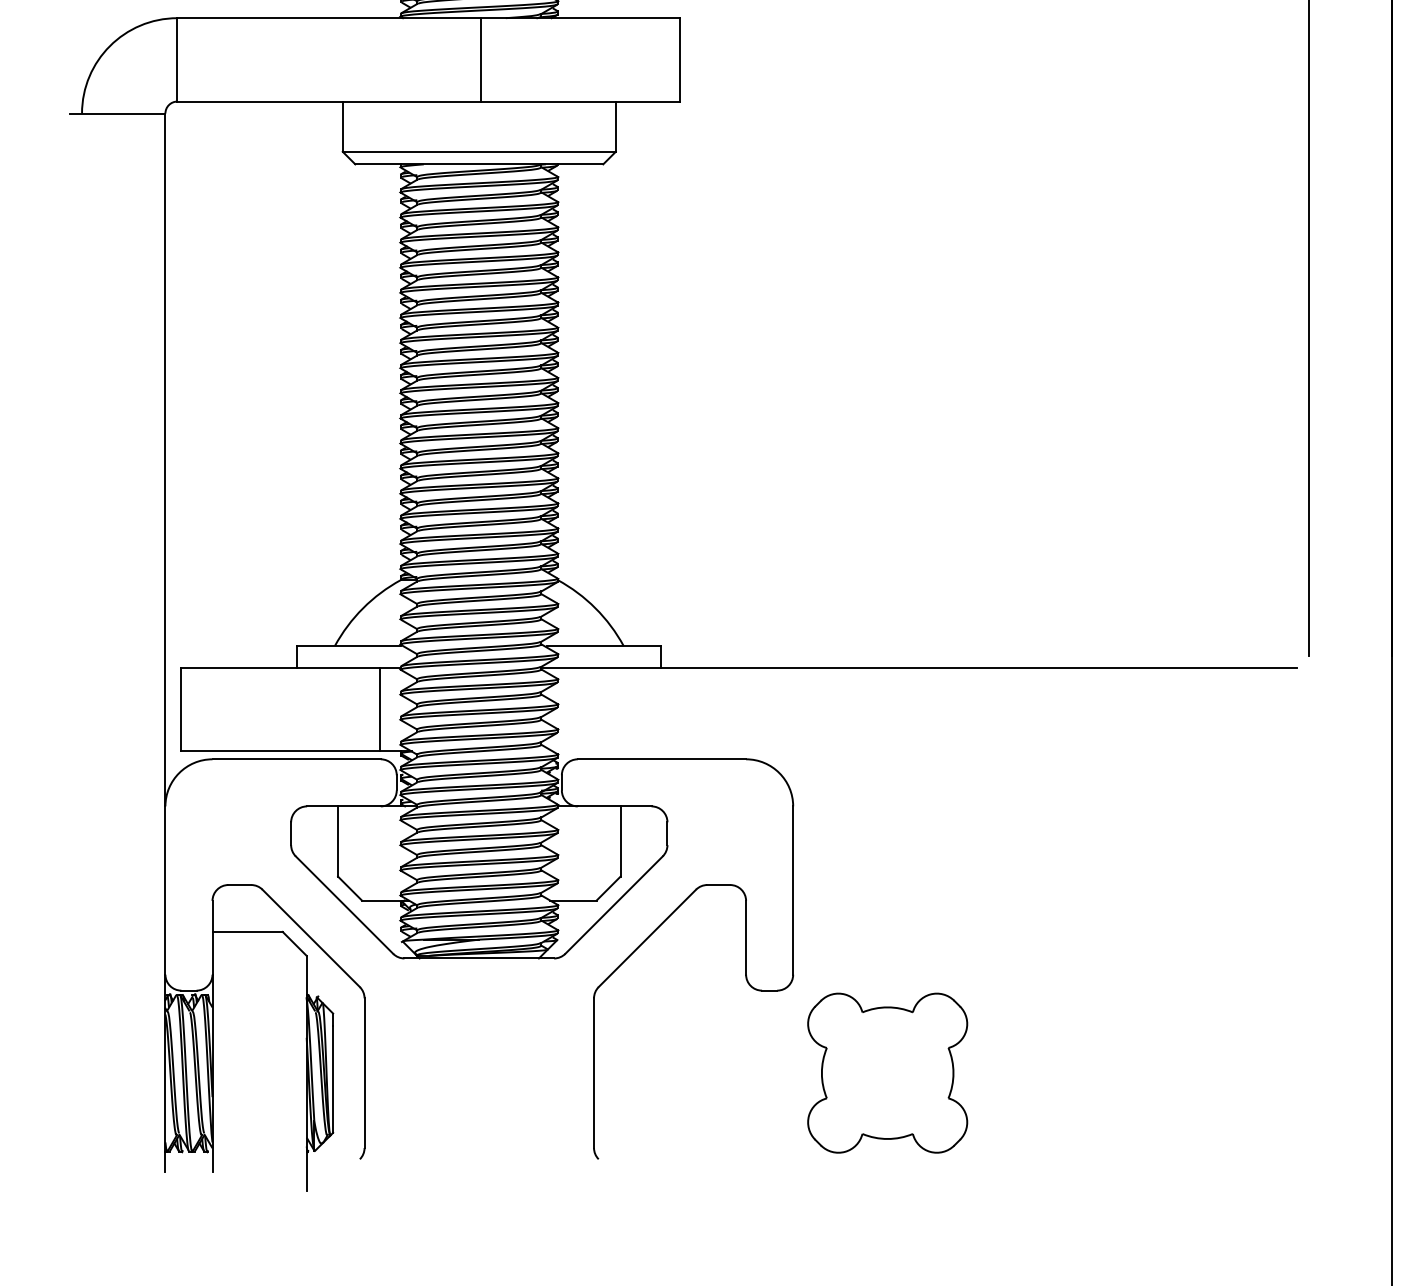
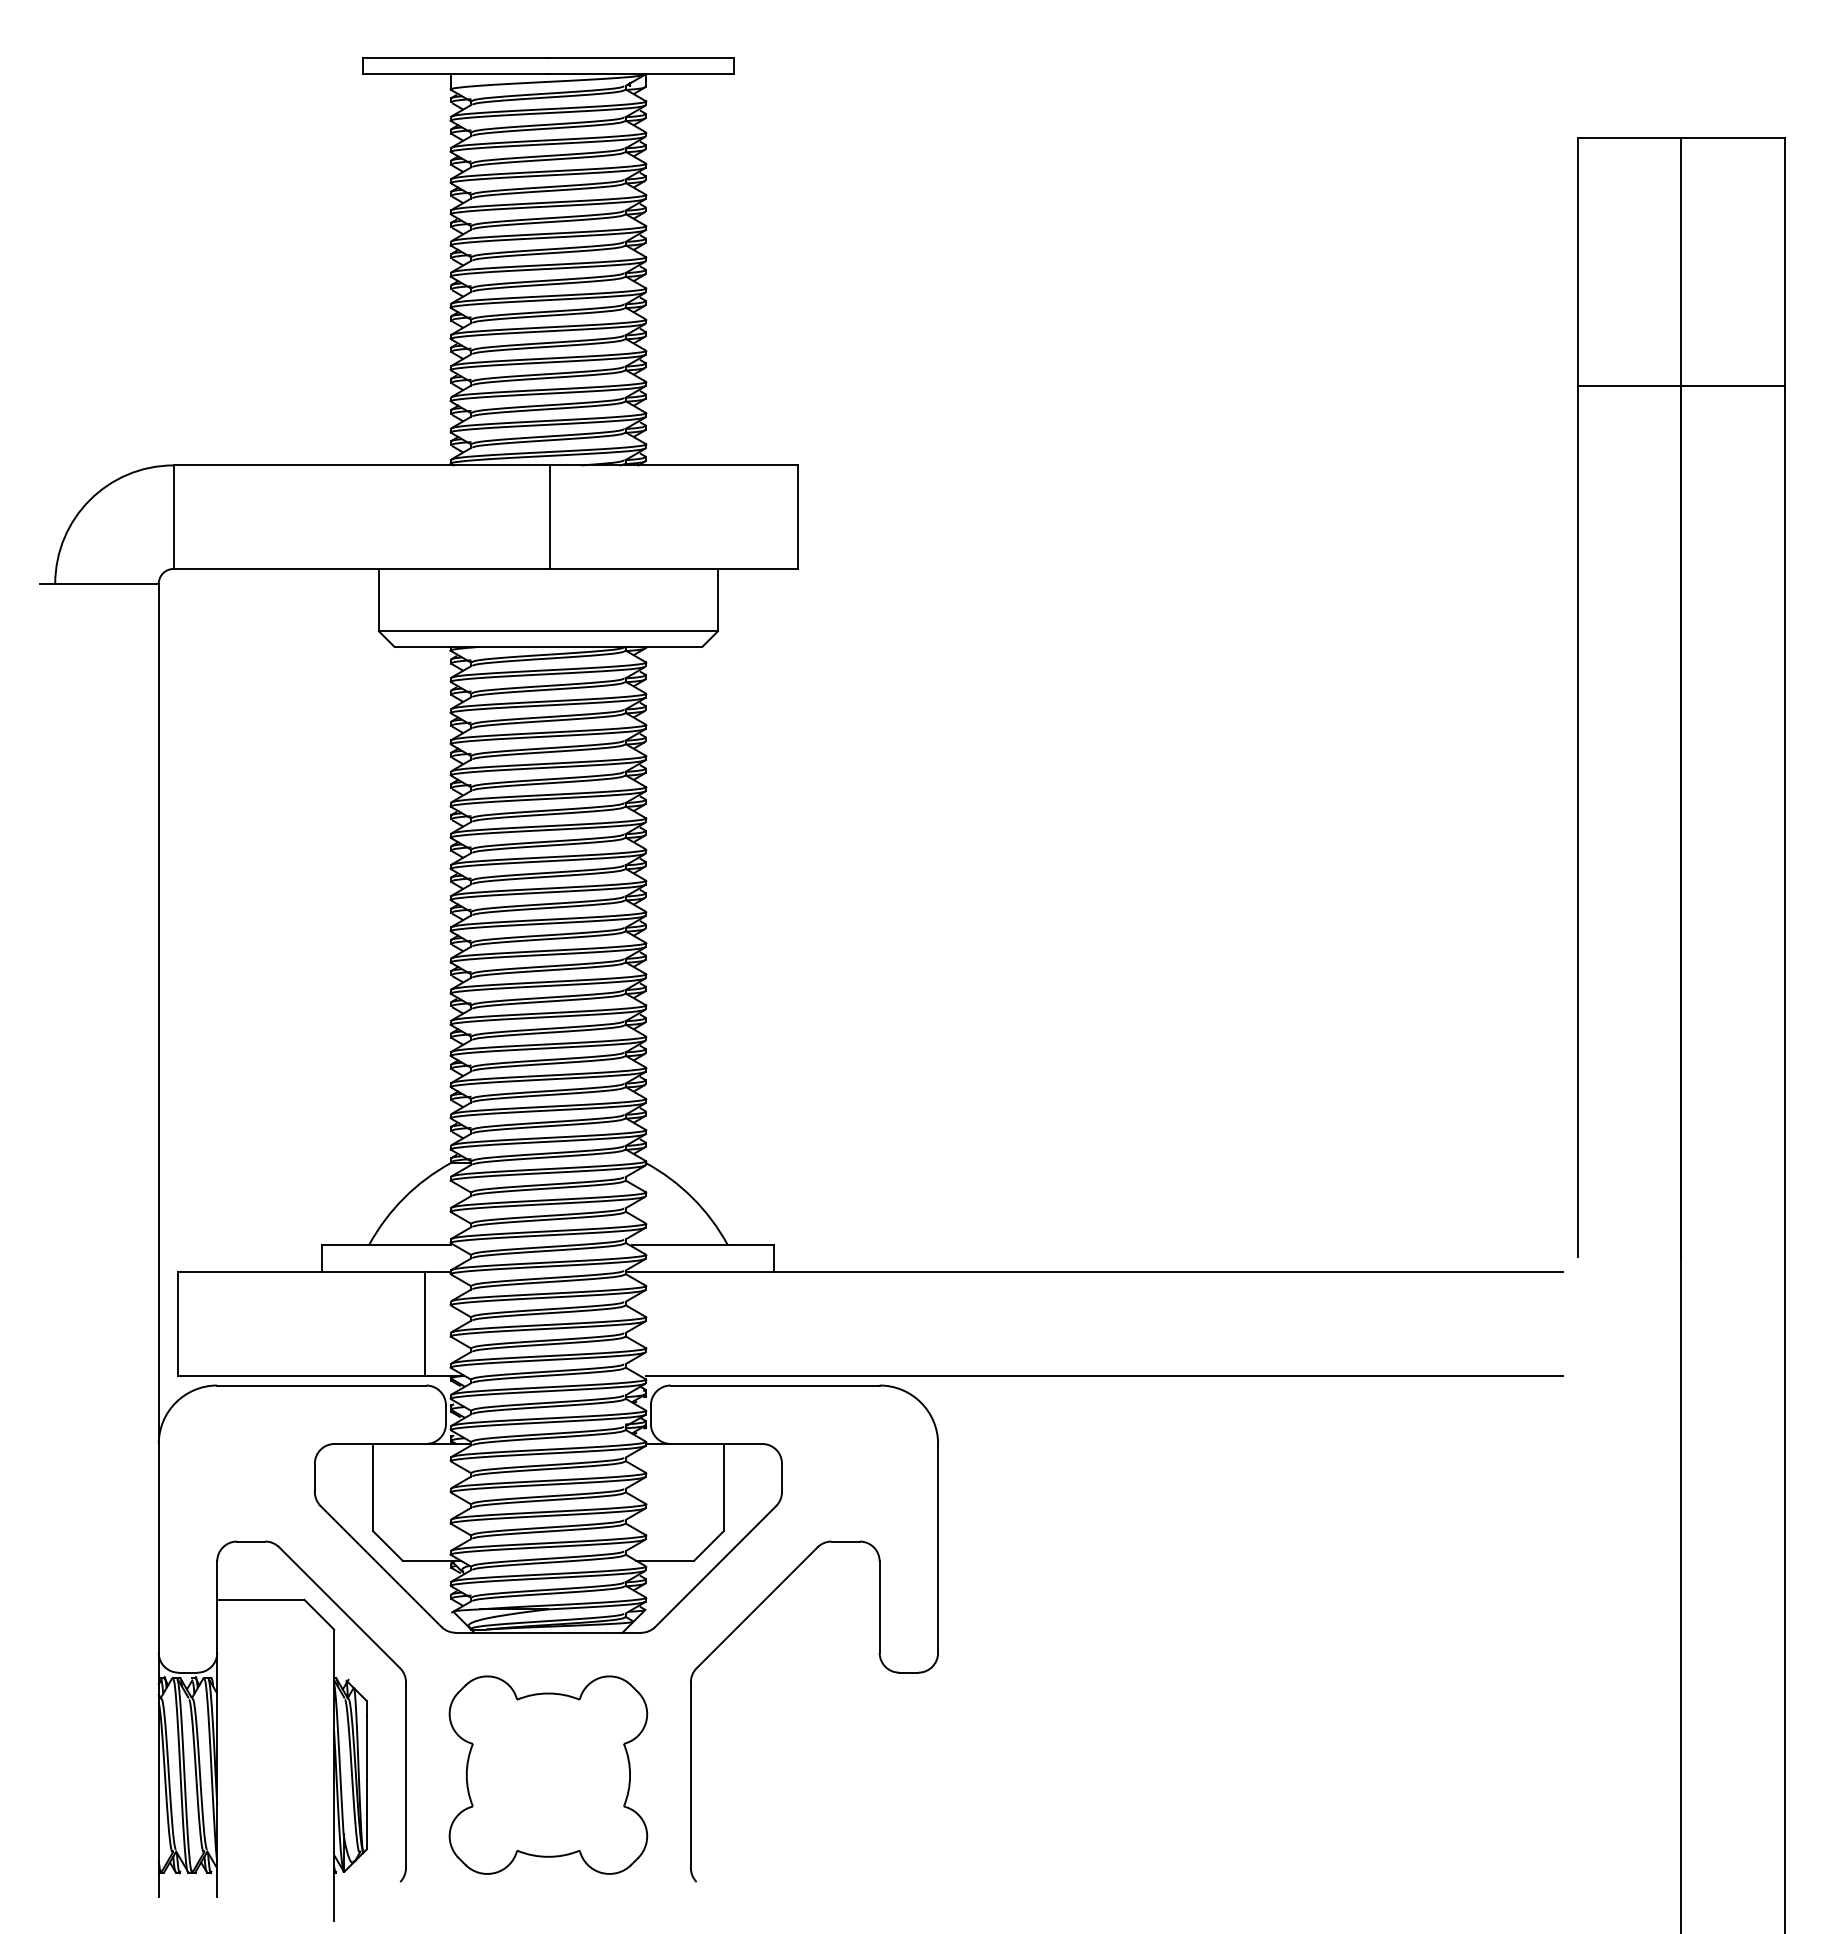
line: (927, 751) -> (1104, 1375), added
part: (887, 1072) -> (548, 1774), moved

